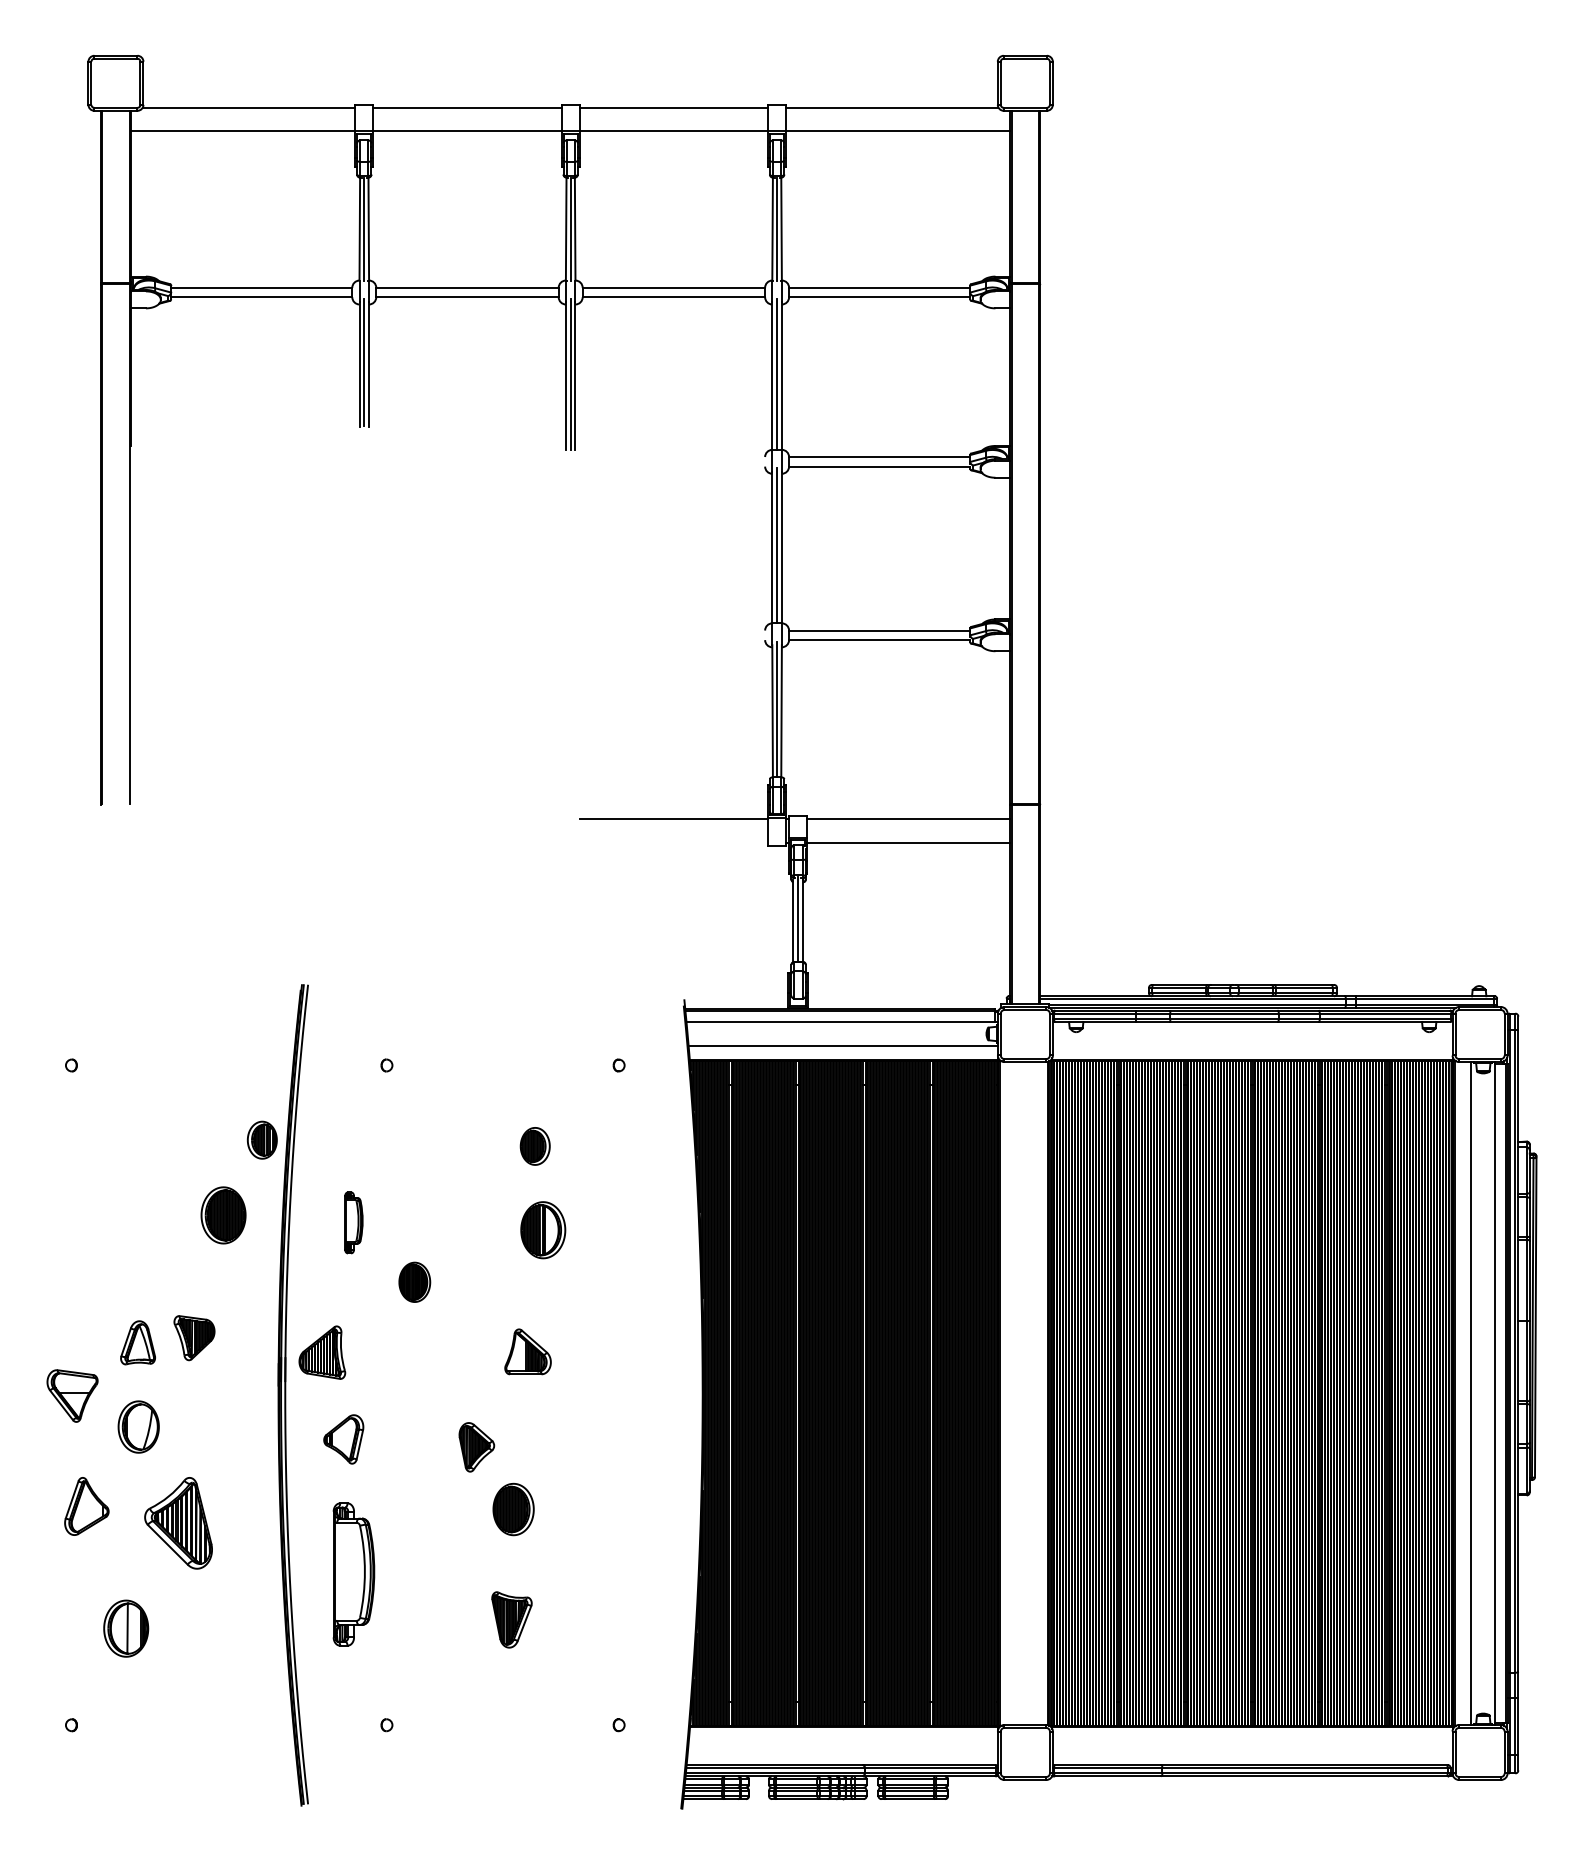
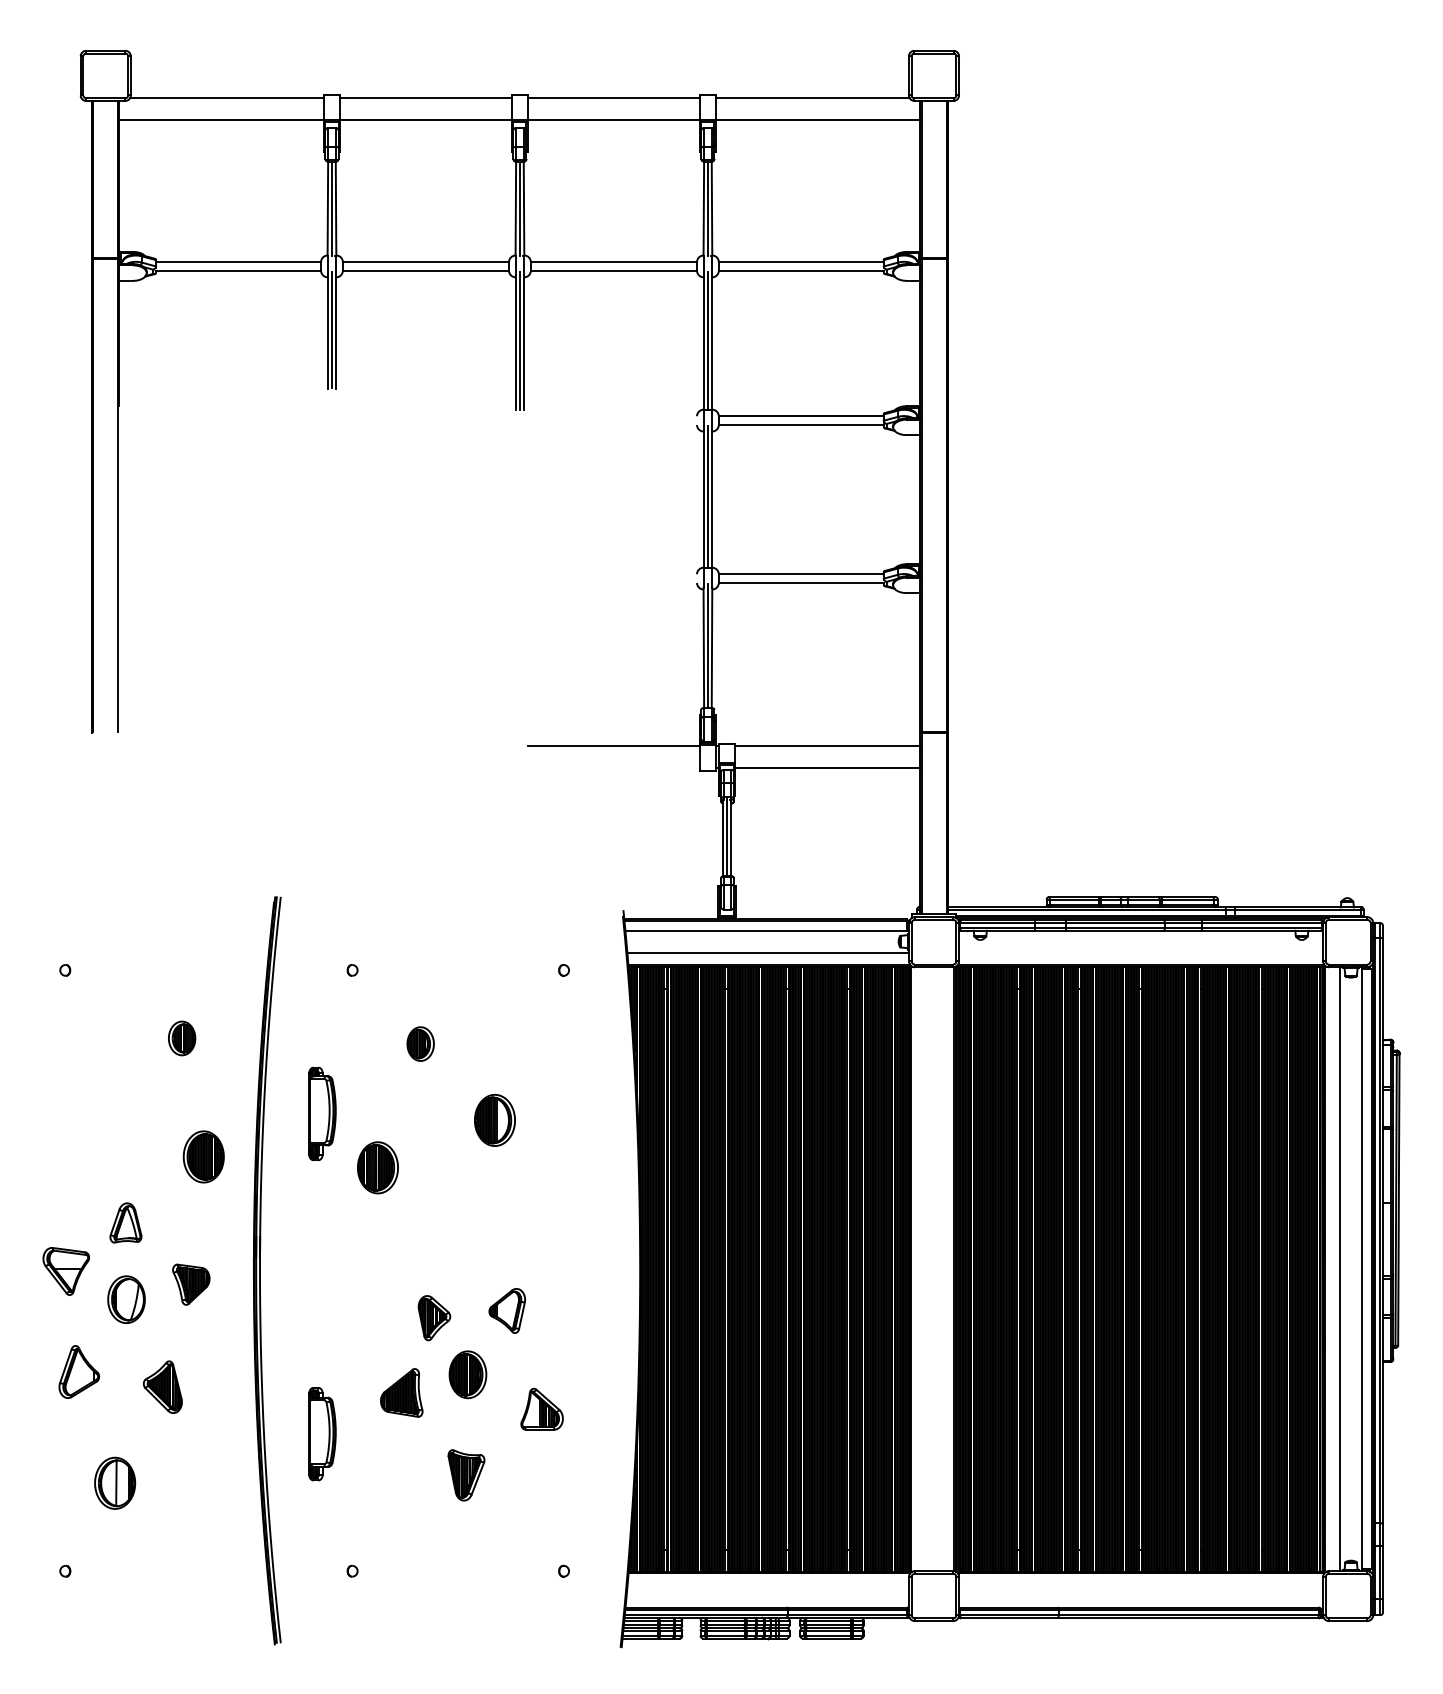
part: (262, 1140) -> (182, 1038), moved
part: (535, 1145) -> (420, 1043), moved
part: (223, 1214) -> (203, 1156), moved
part: (353, 1222) -> (322, 1113), size x1.67
part: (414, 1281) -> (377, 1167), size x1.43
part: (194, 1337) -> (191, 1284), moved
part: (527, 1351) -> (541, 1408), moved
part: (322, 1352) -> (401, 1392), moved
part: (342, 1438) -> (506, 1310), moved
part: (178, 1522) -> (162, 1386), size x0.62
part: (353, 1575) -> (322, 1434), size x0.71

